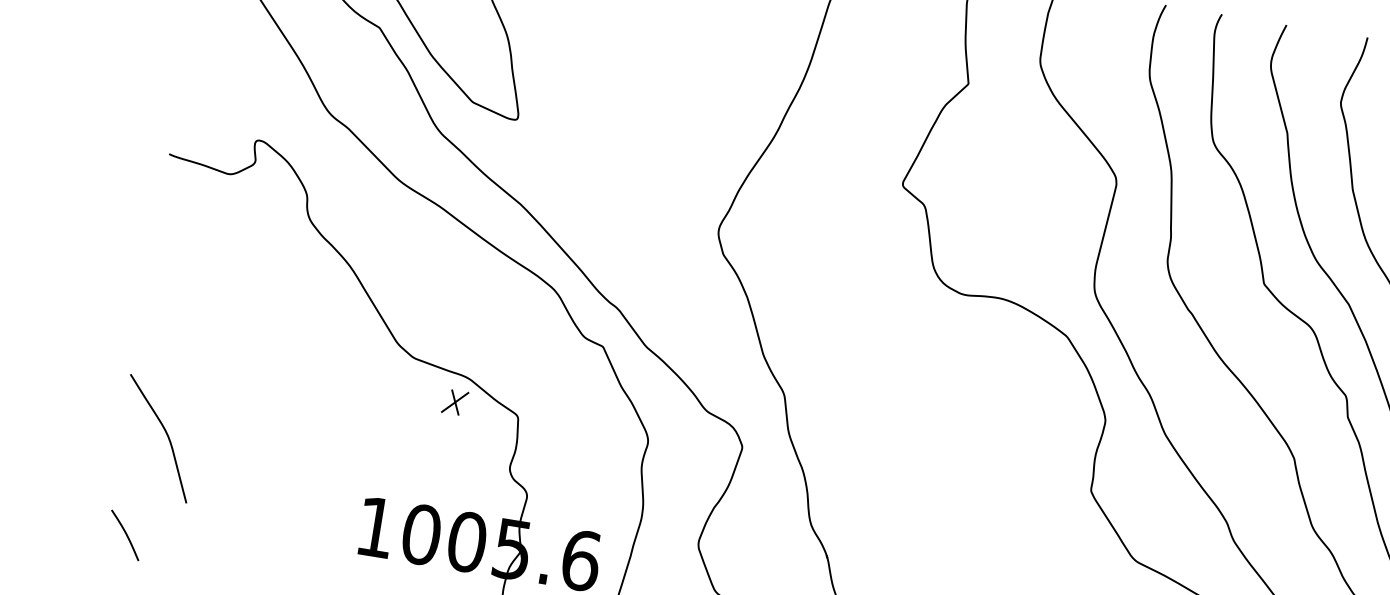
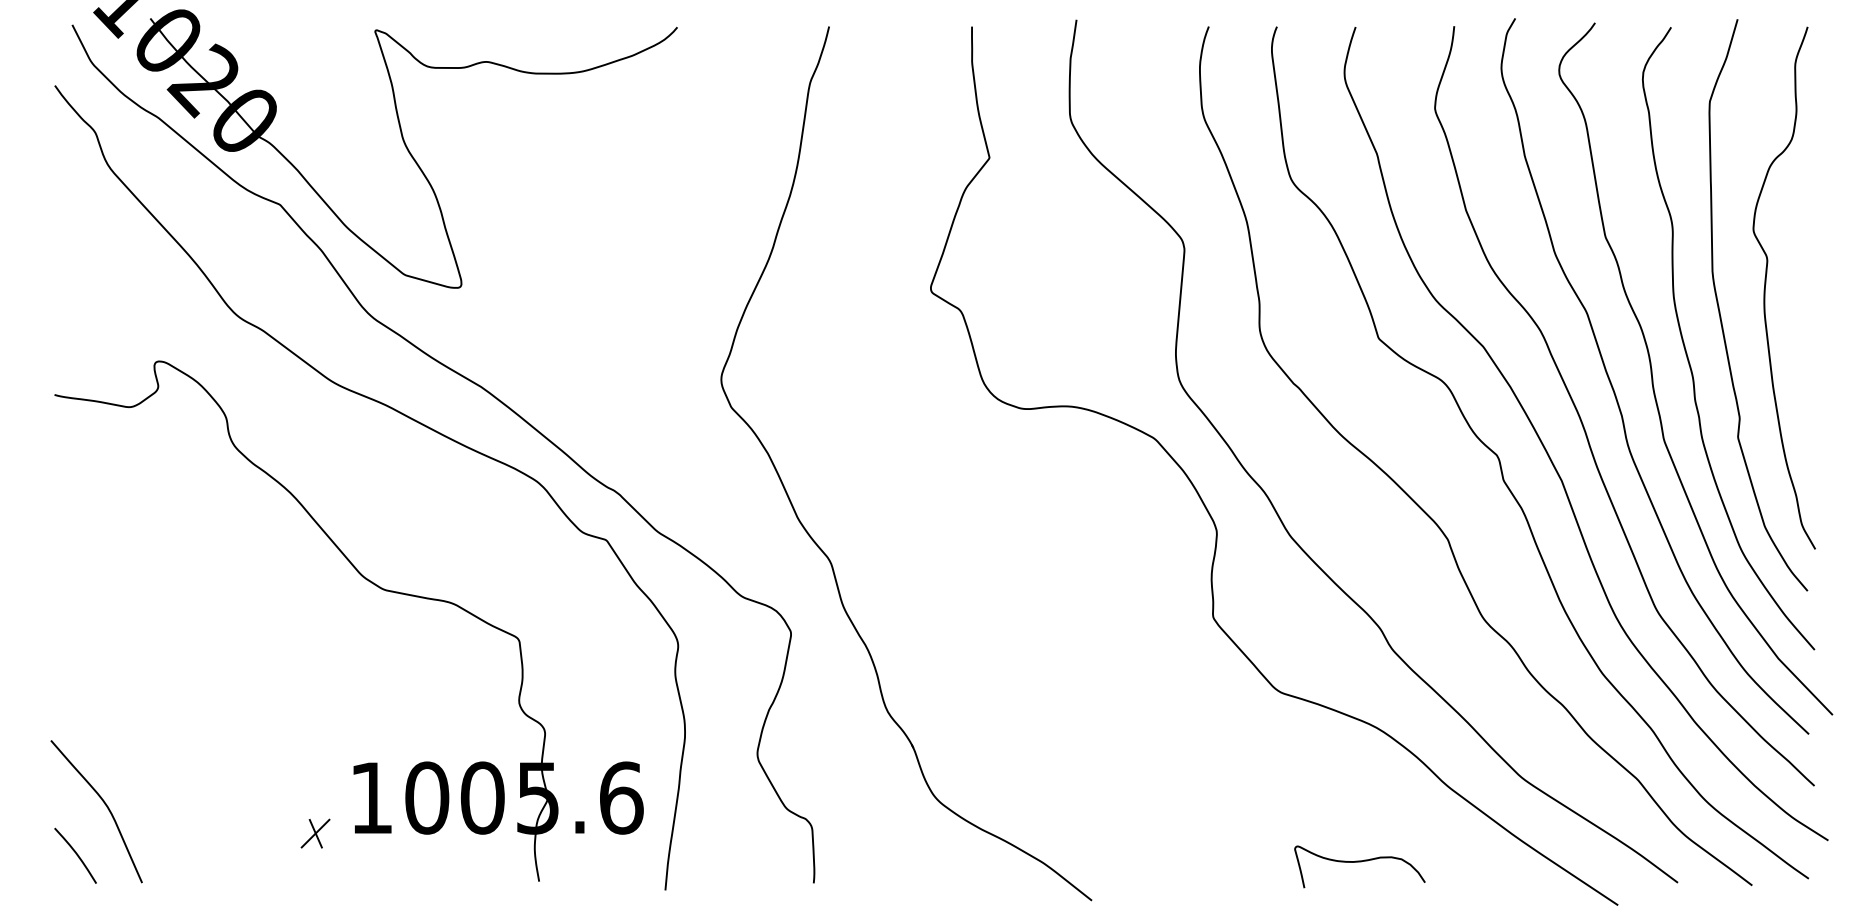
part: (455, 402) -> (315, 833), moved
curve: (165, 433) -> (104, 804), moved

